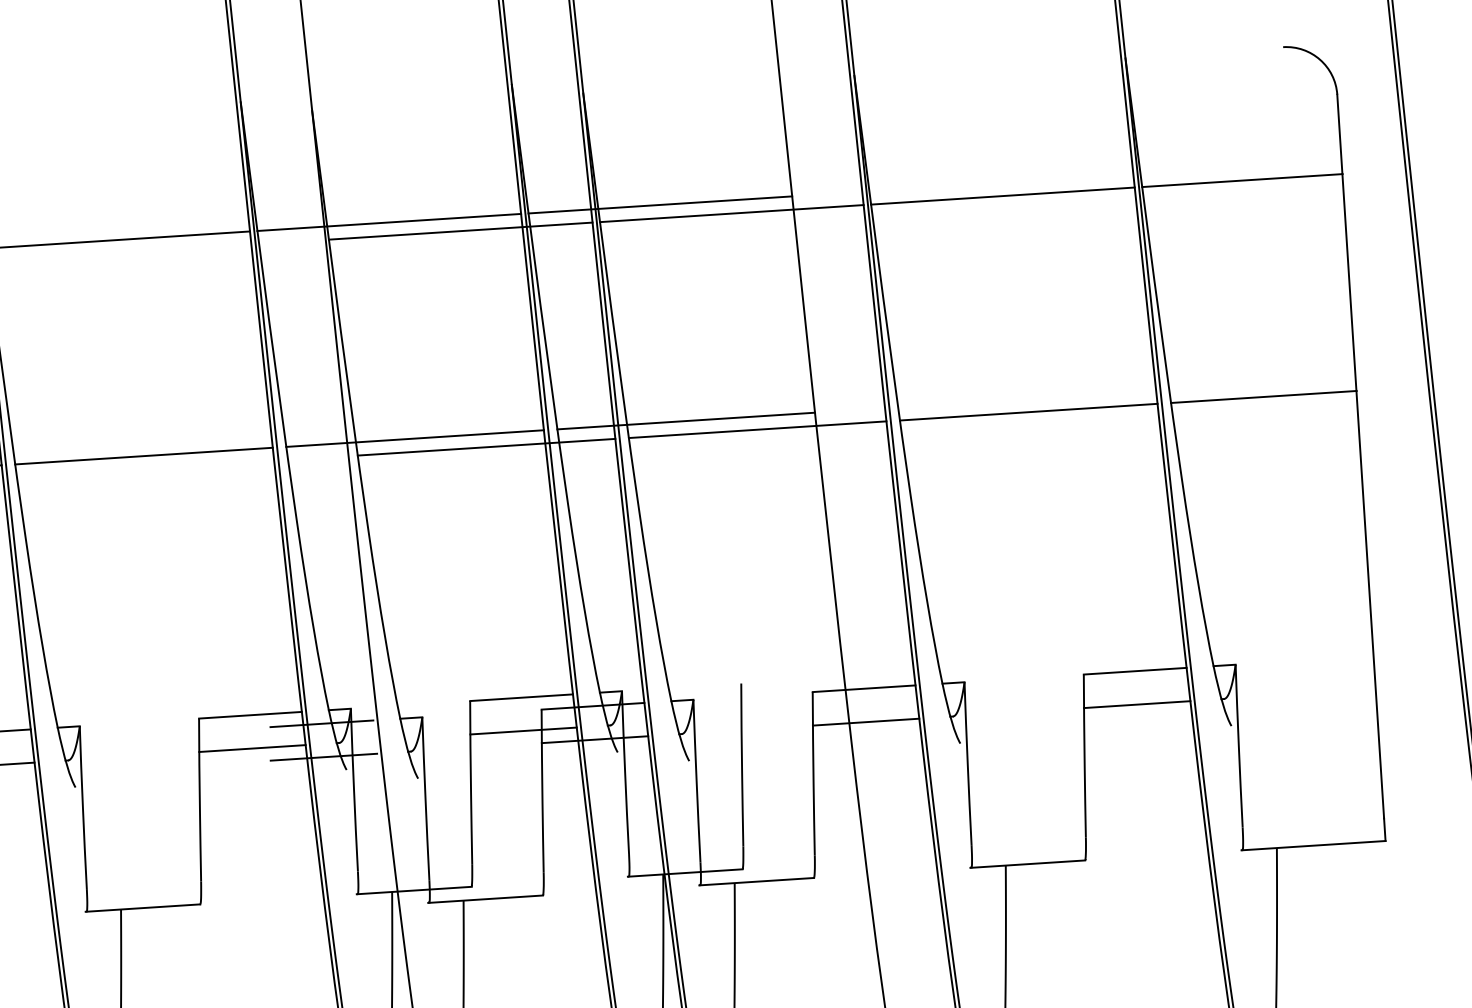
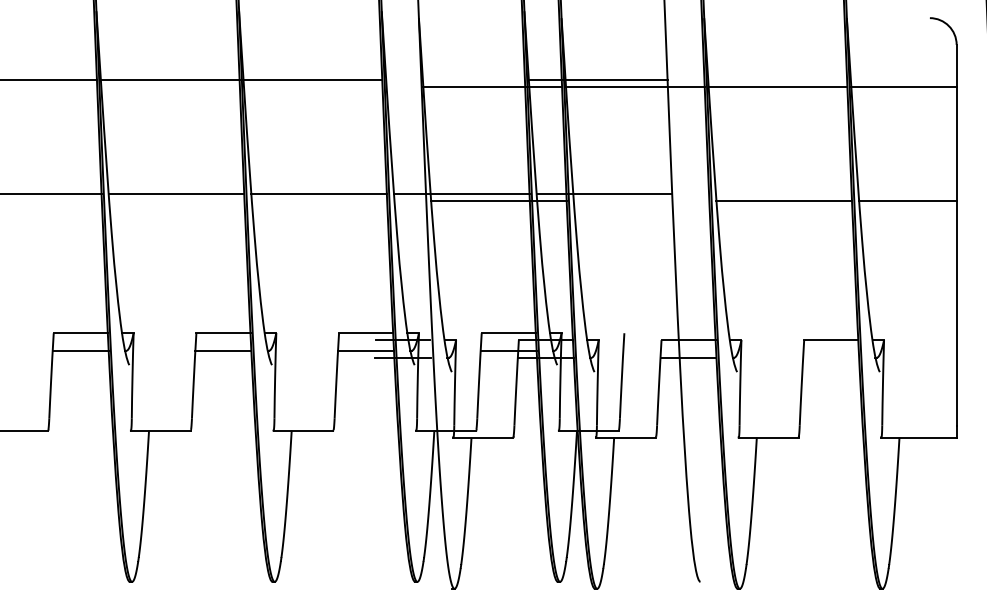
line: (389, 222) -> (455, 79), removed
line: (757, 429) -> (641, 200), removed
line: (1137, 704) -> (831, 357), removed

